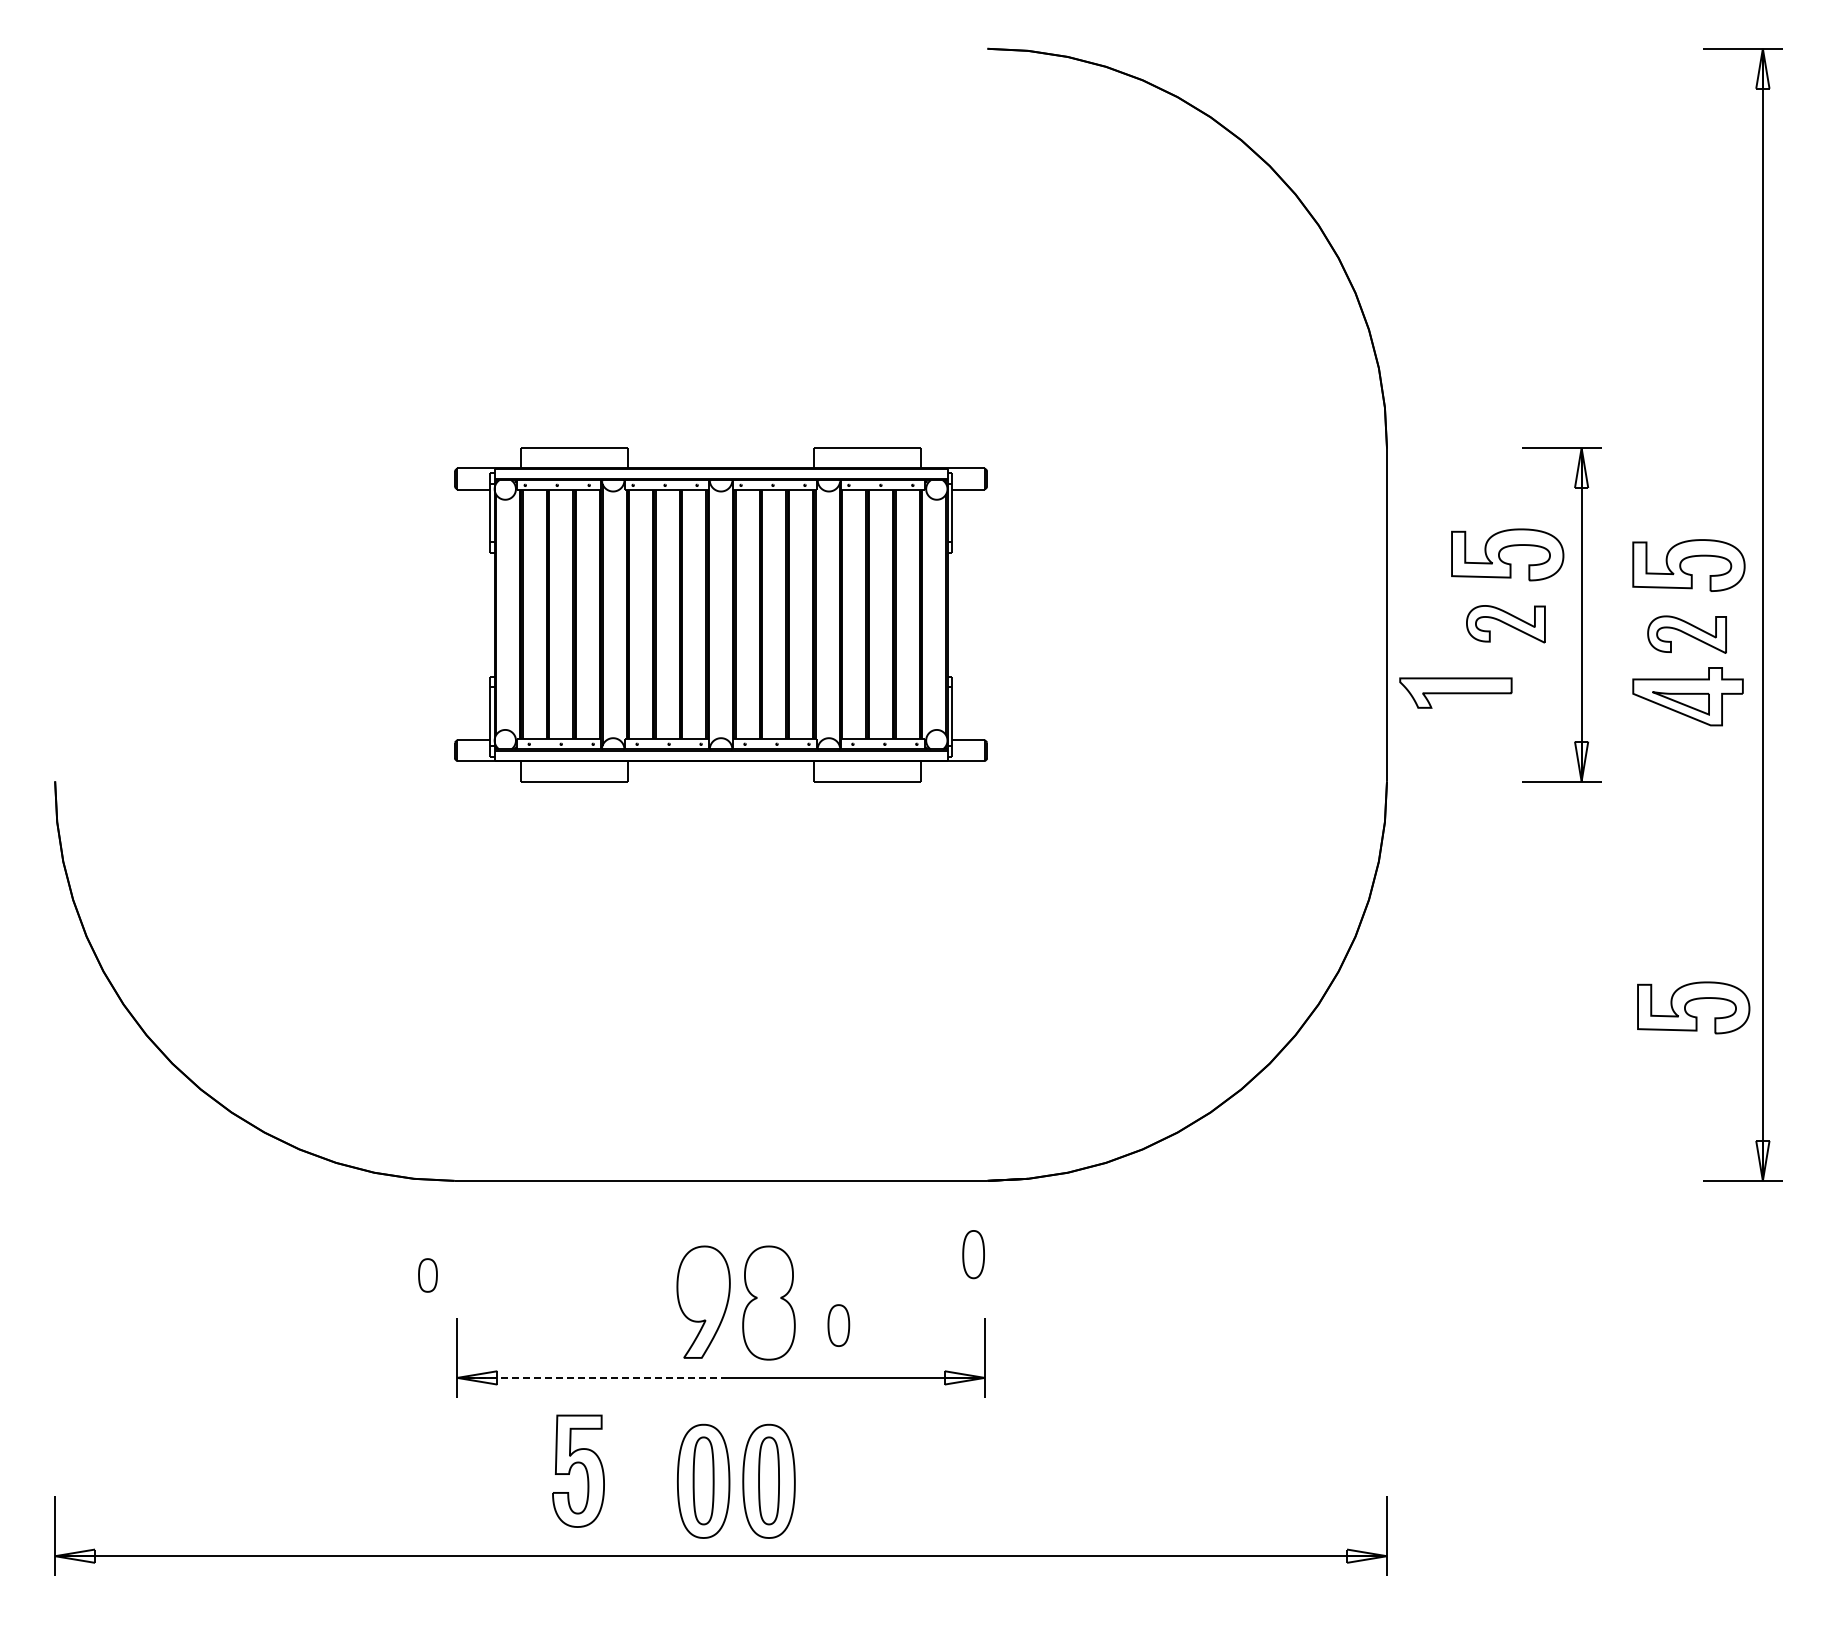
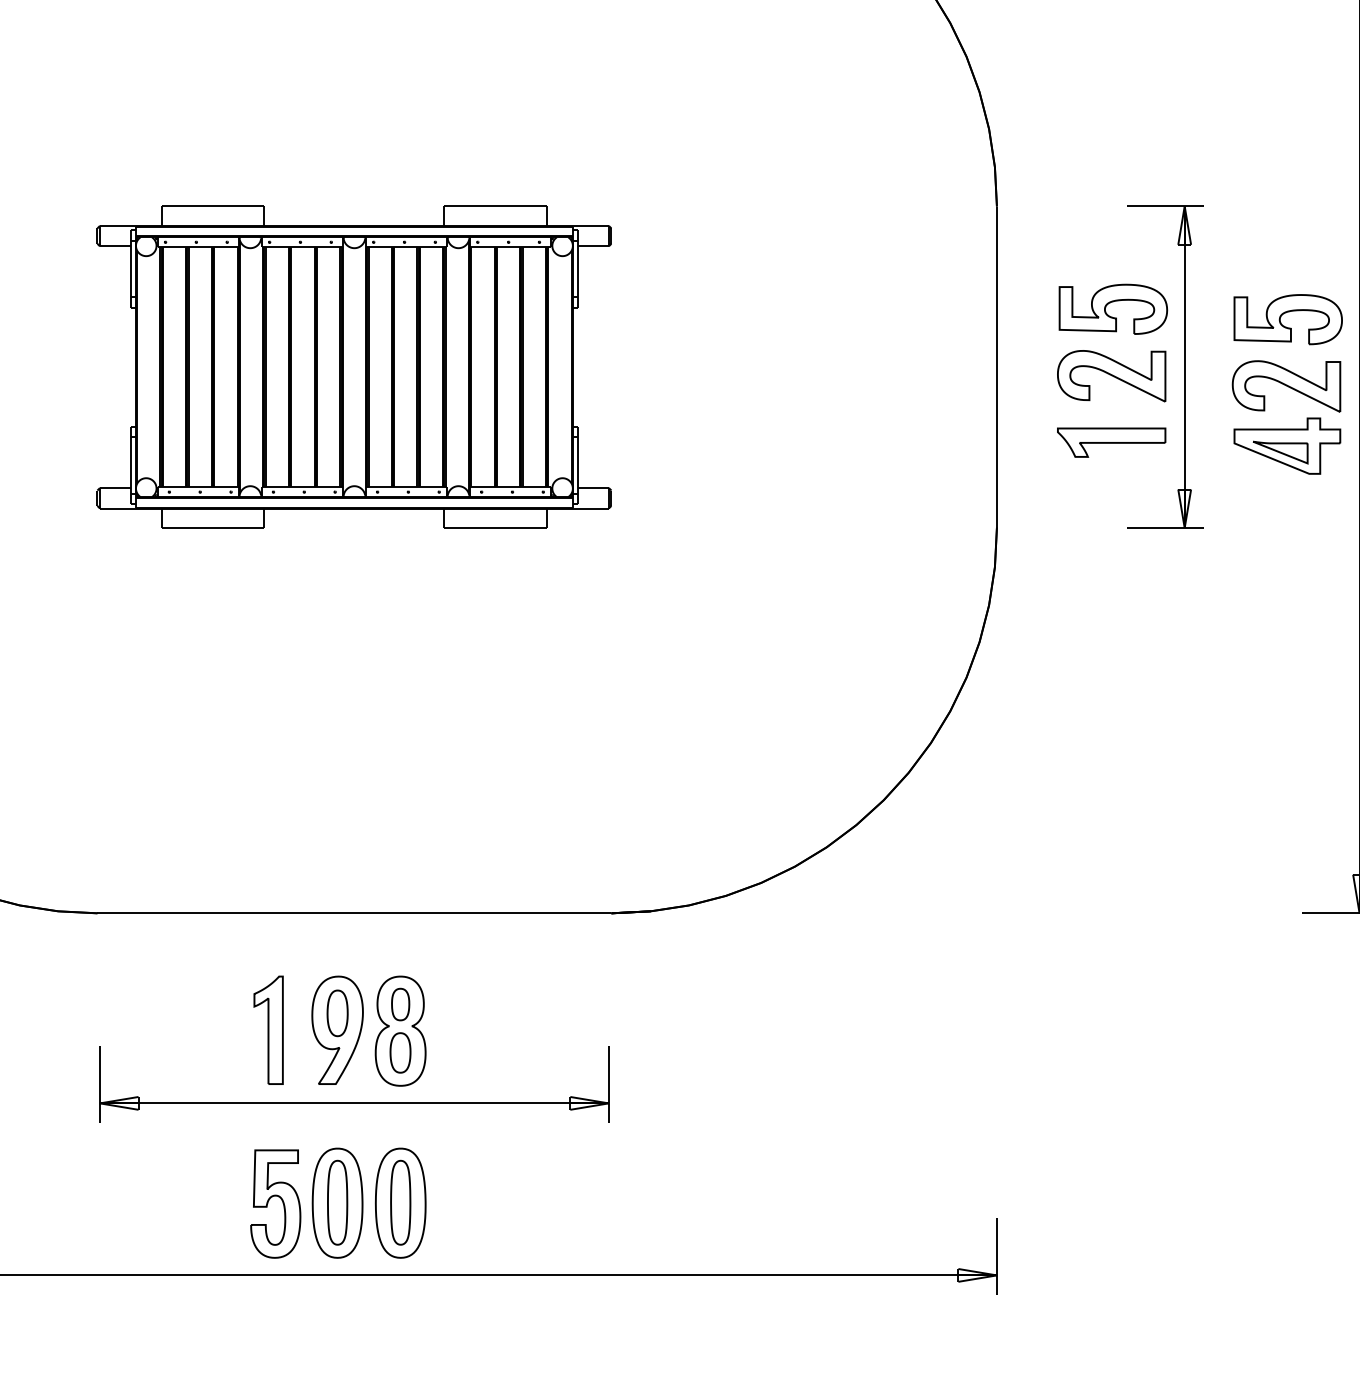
part: (1505, 624) -> (1111, 376), size x1.43
part: (1686, 634) -> (1285, 386), size x1.43
part: (1455, 692) -> (1111, 442), moved
part: (1691, 1001) -> (1290, 740), removed
part: (973, 1254) -> (337, 1013), moved
part: (427, 1275) -> (400, 1004), moved
part: (631, 1301) -> (268, 1029), added
part: (838, 1325) -> (400, 1052), moved
line: (589, 1377) -> (227, 1102), dashed -> solid
part: (583, 1466) -> (280, 1199), moved

